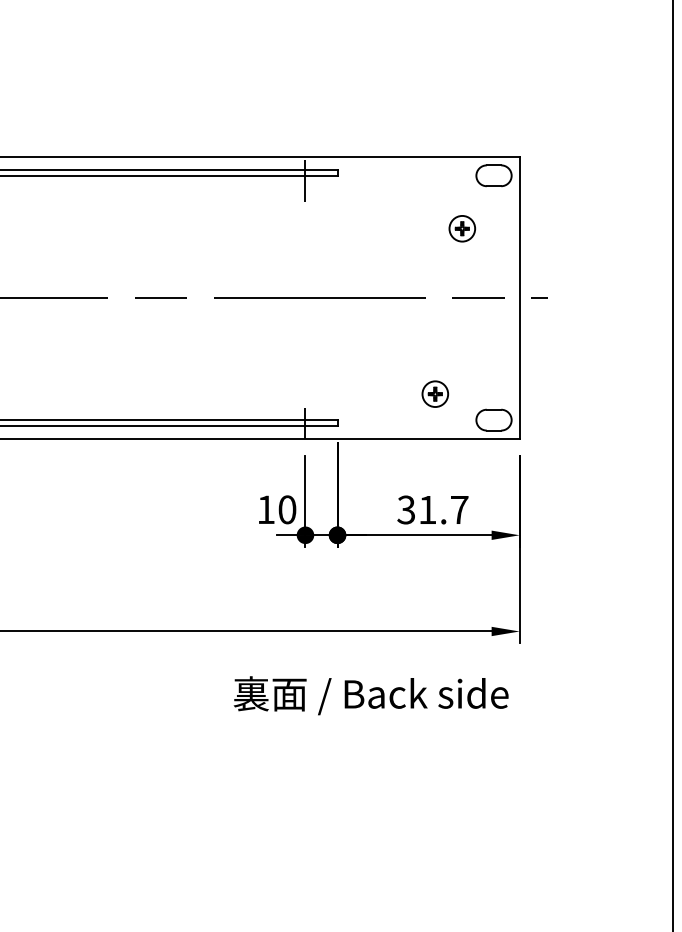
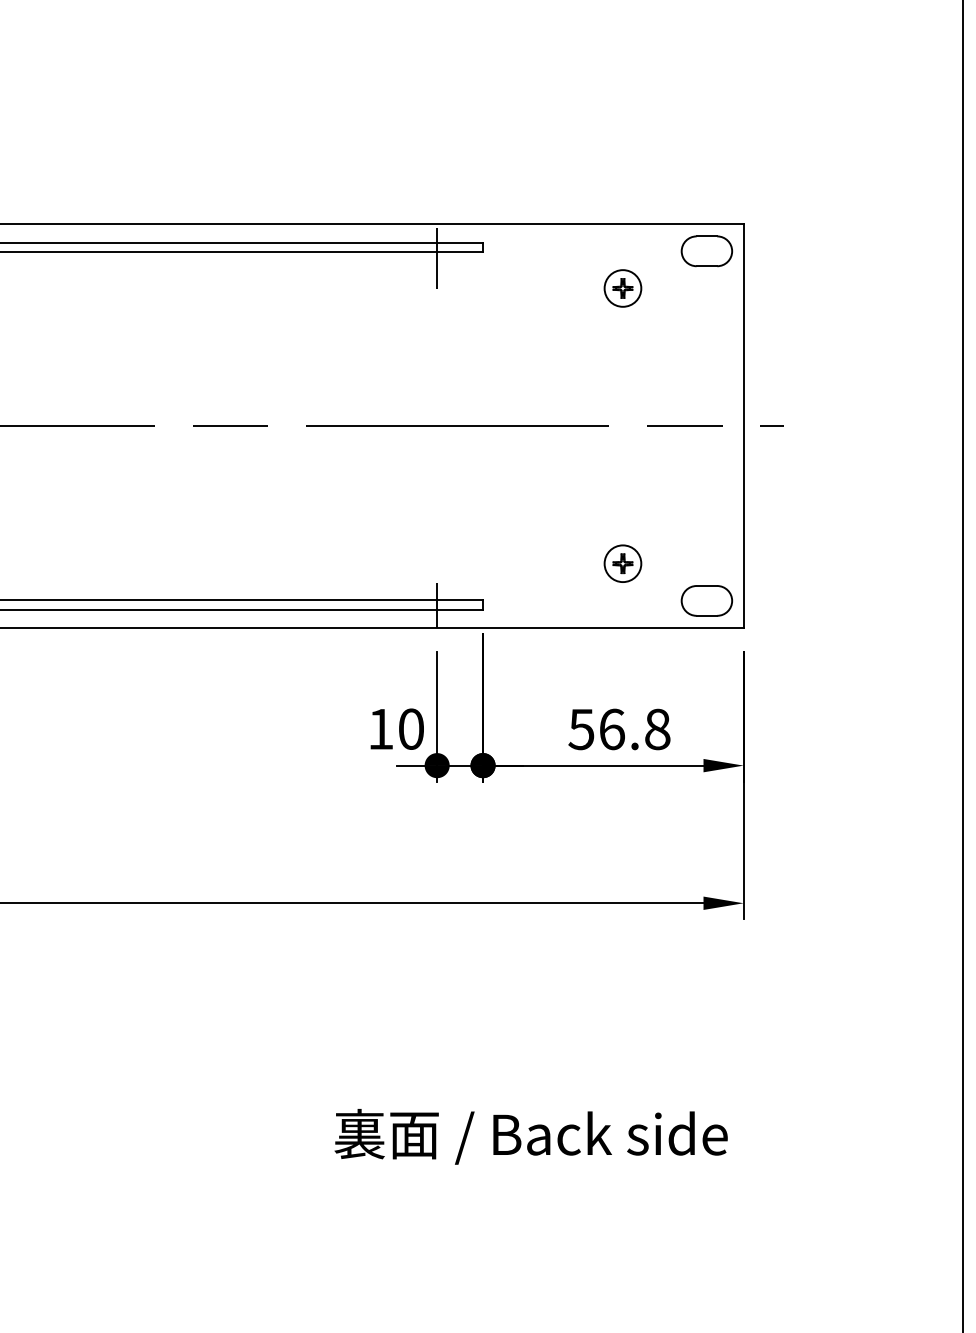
part: (462, 228) -> (623, 288), moved
text: (432, 509) -> (618, 728), 31.7 -> 56.8
text: (370, 695) -> (530, 1136), moved

